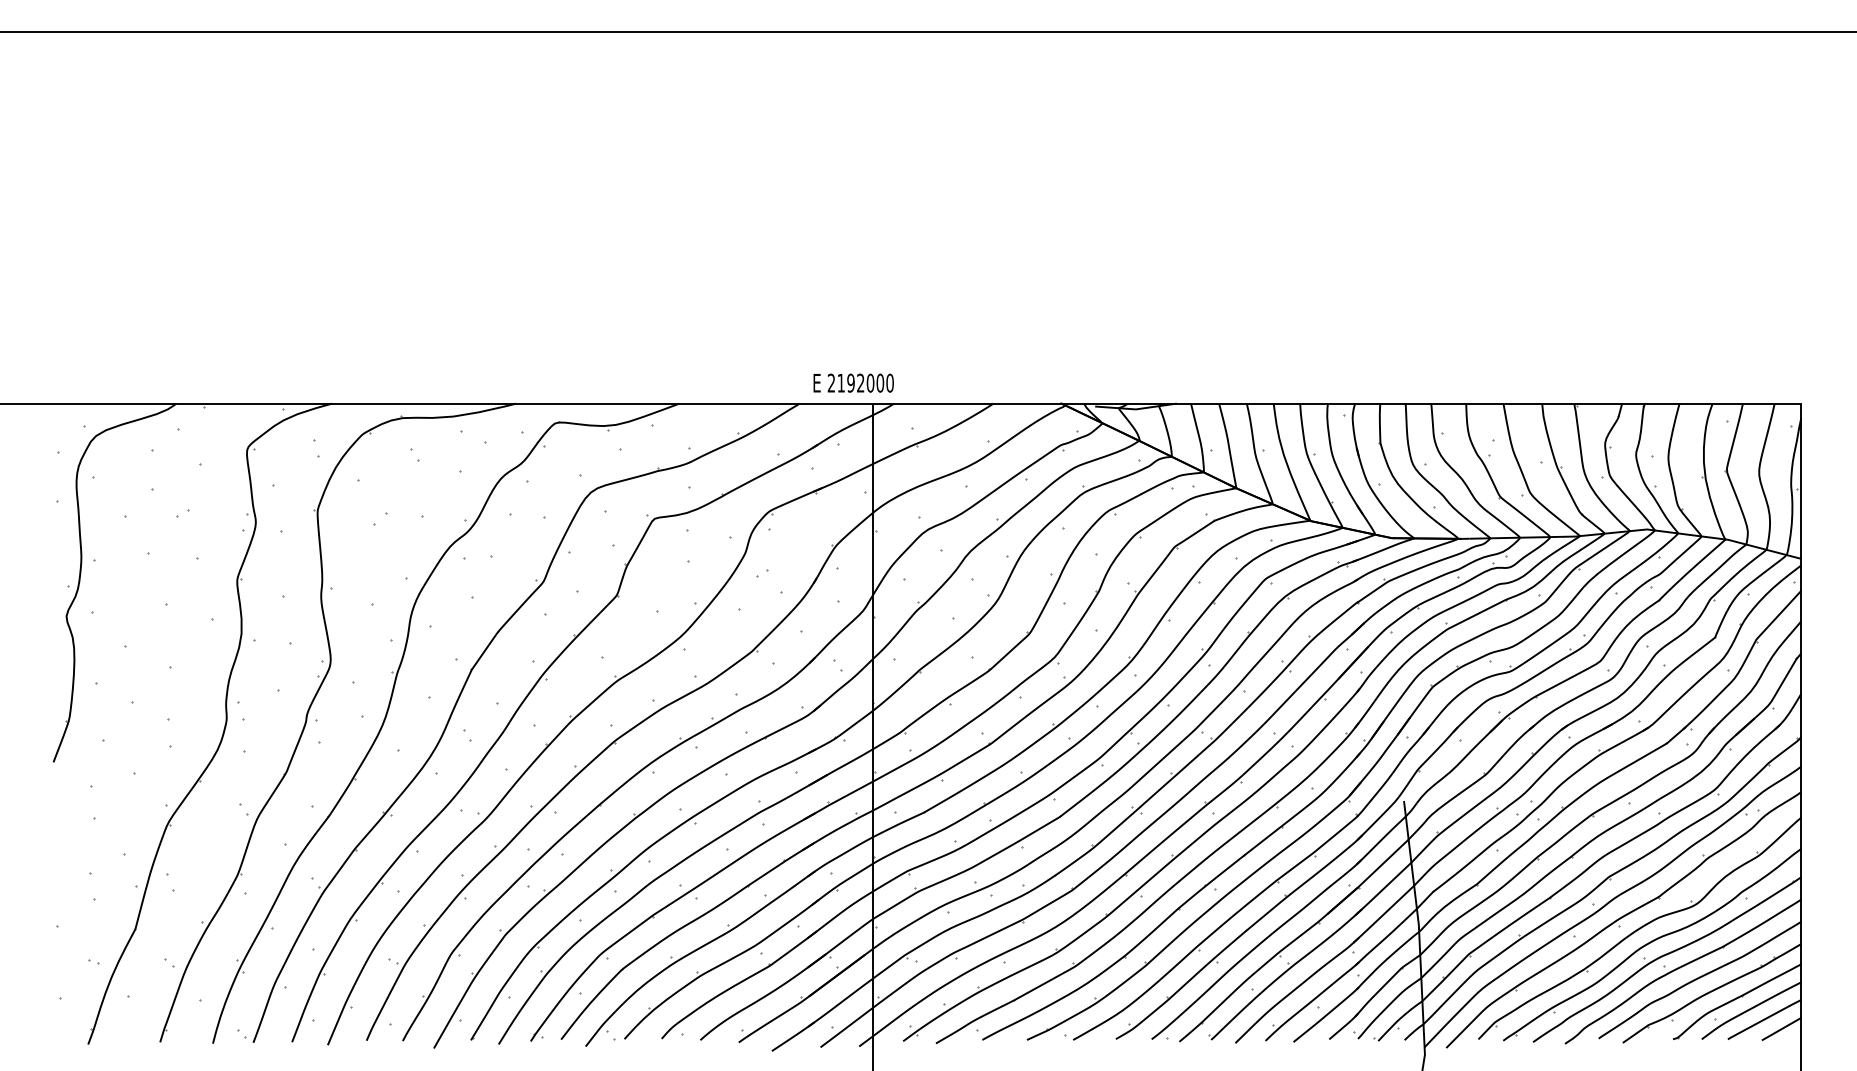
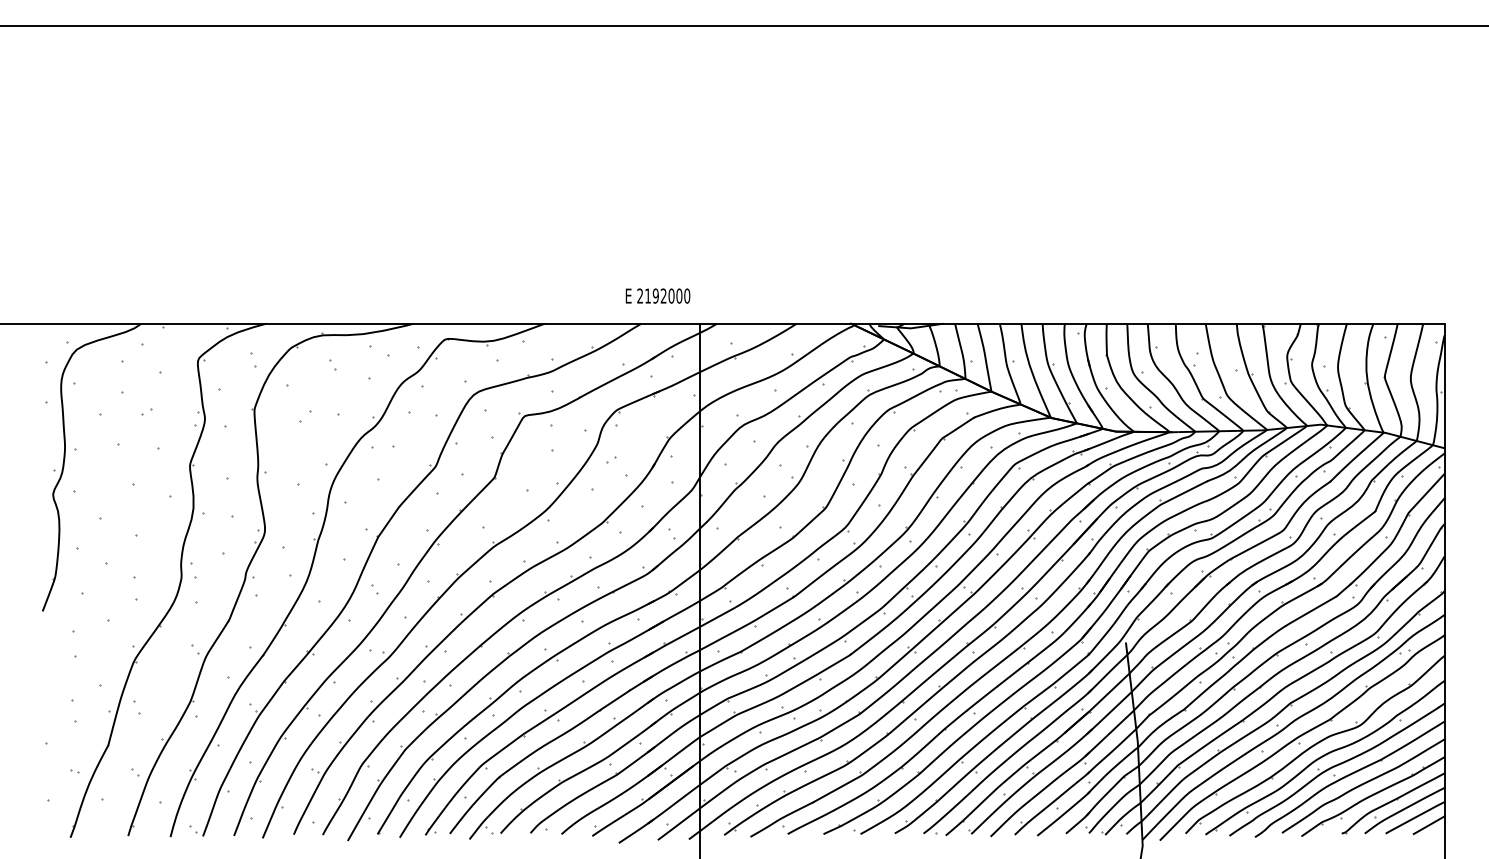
text: (853, 382) -> (657, 295), moved

